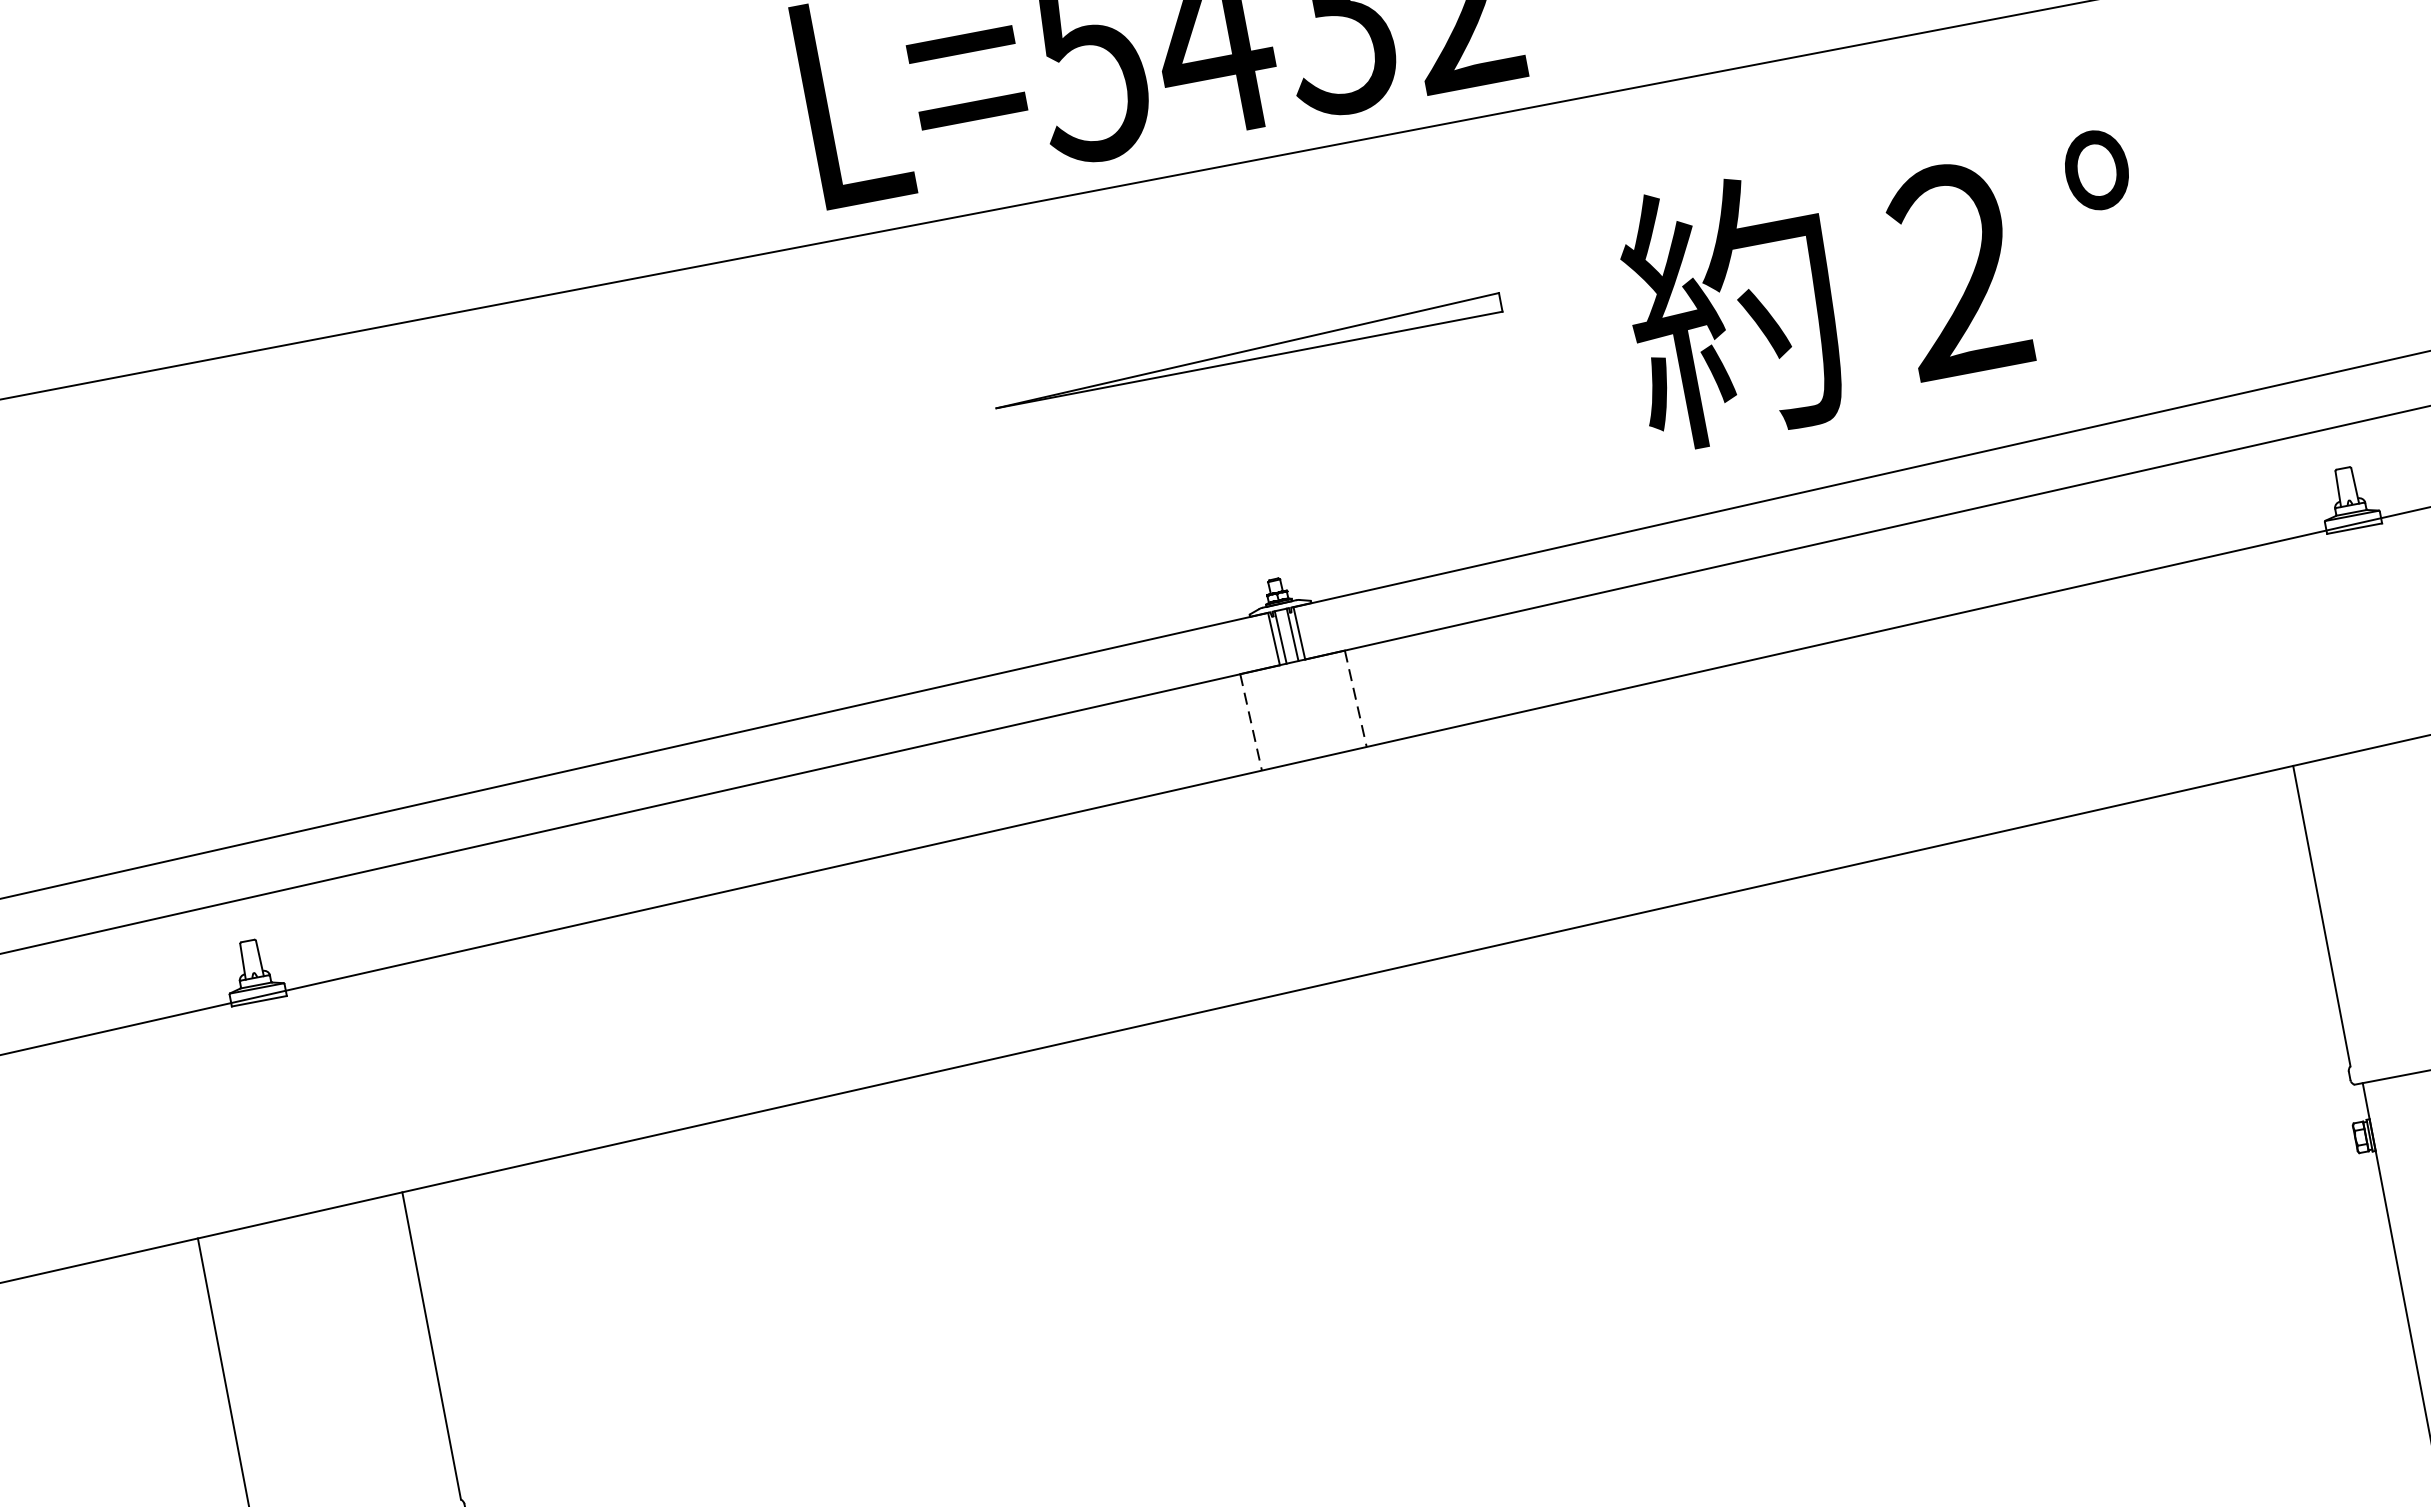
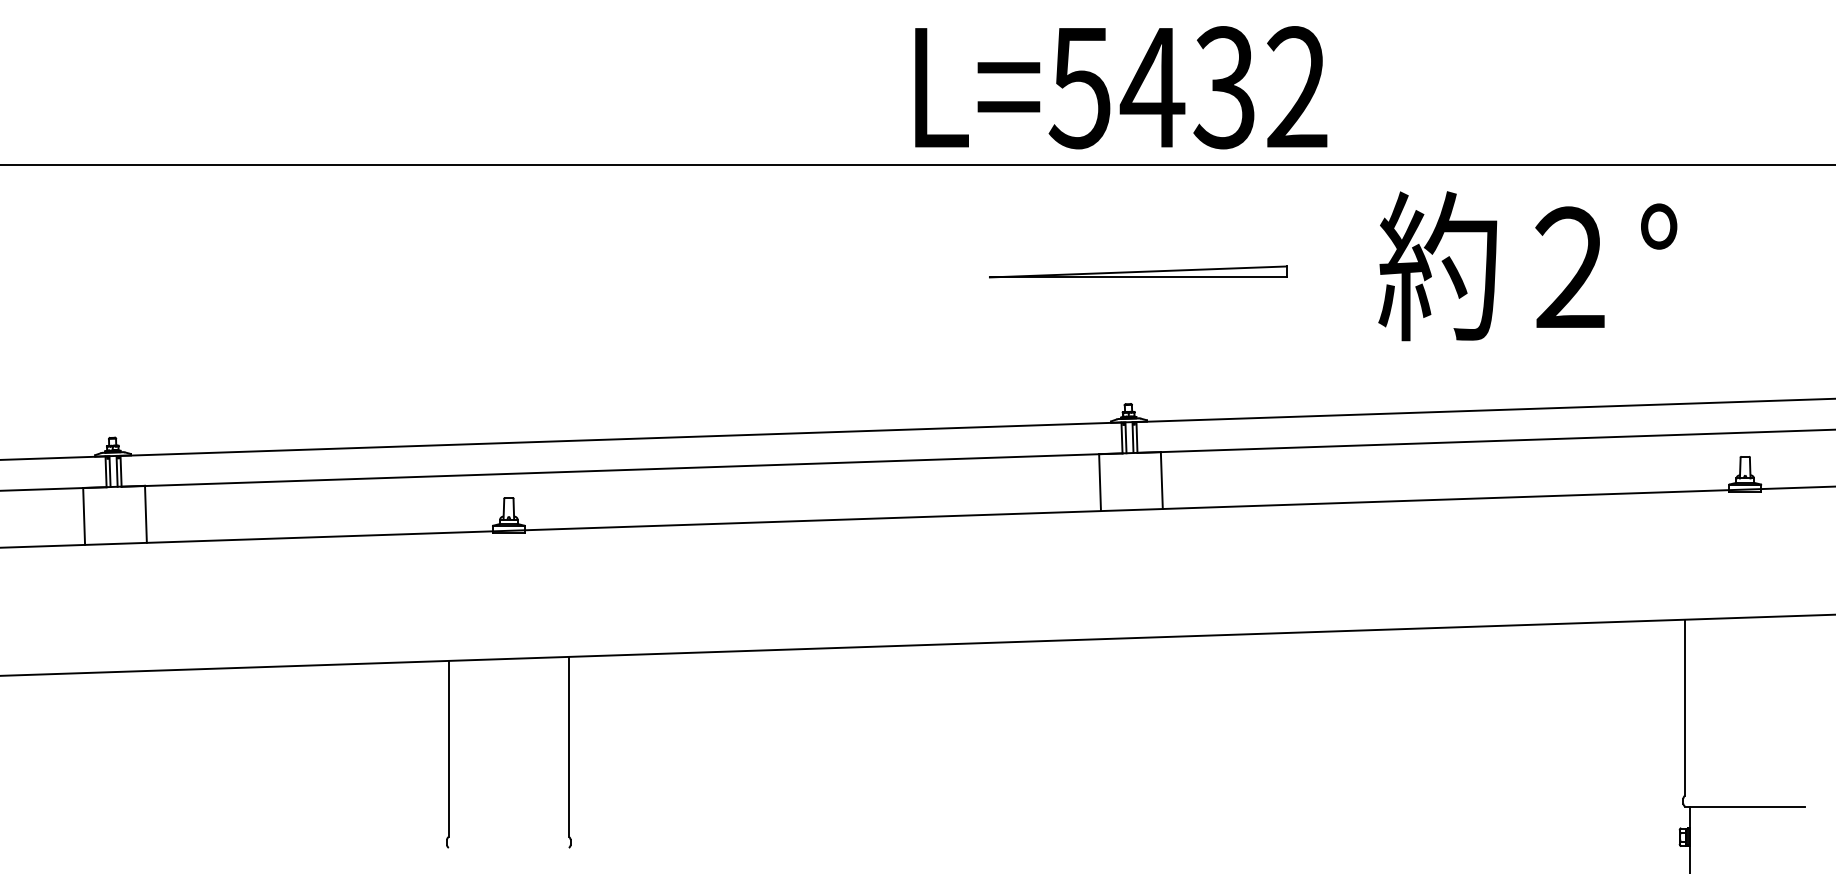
text: (1885, 281) -> (1527, 266), moved
line: (1355, 700) -> (1161, 481), dashed -> solid
line: (1252, 723) -> (1100, 483), dashed -> solid

